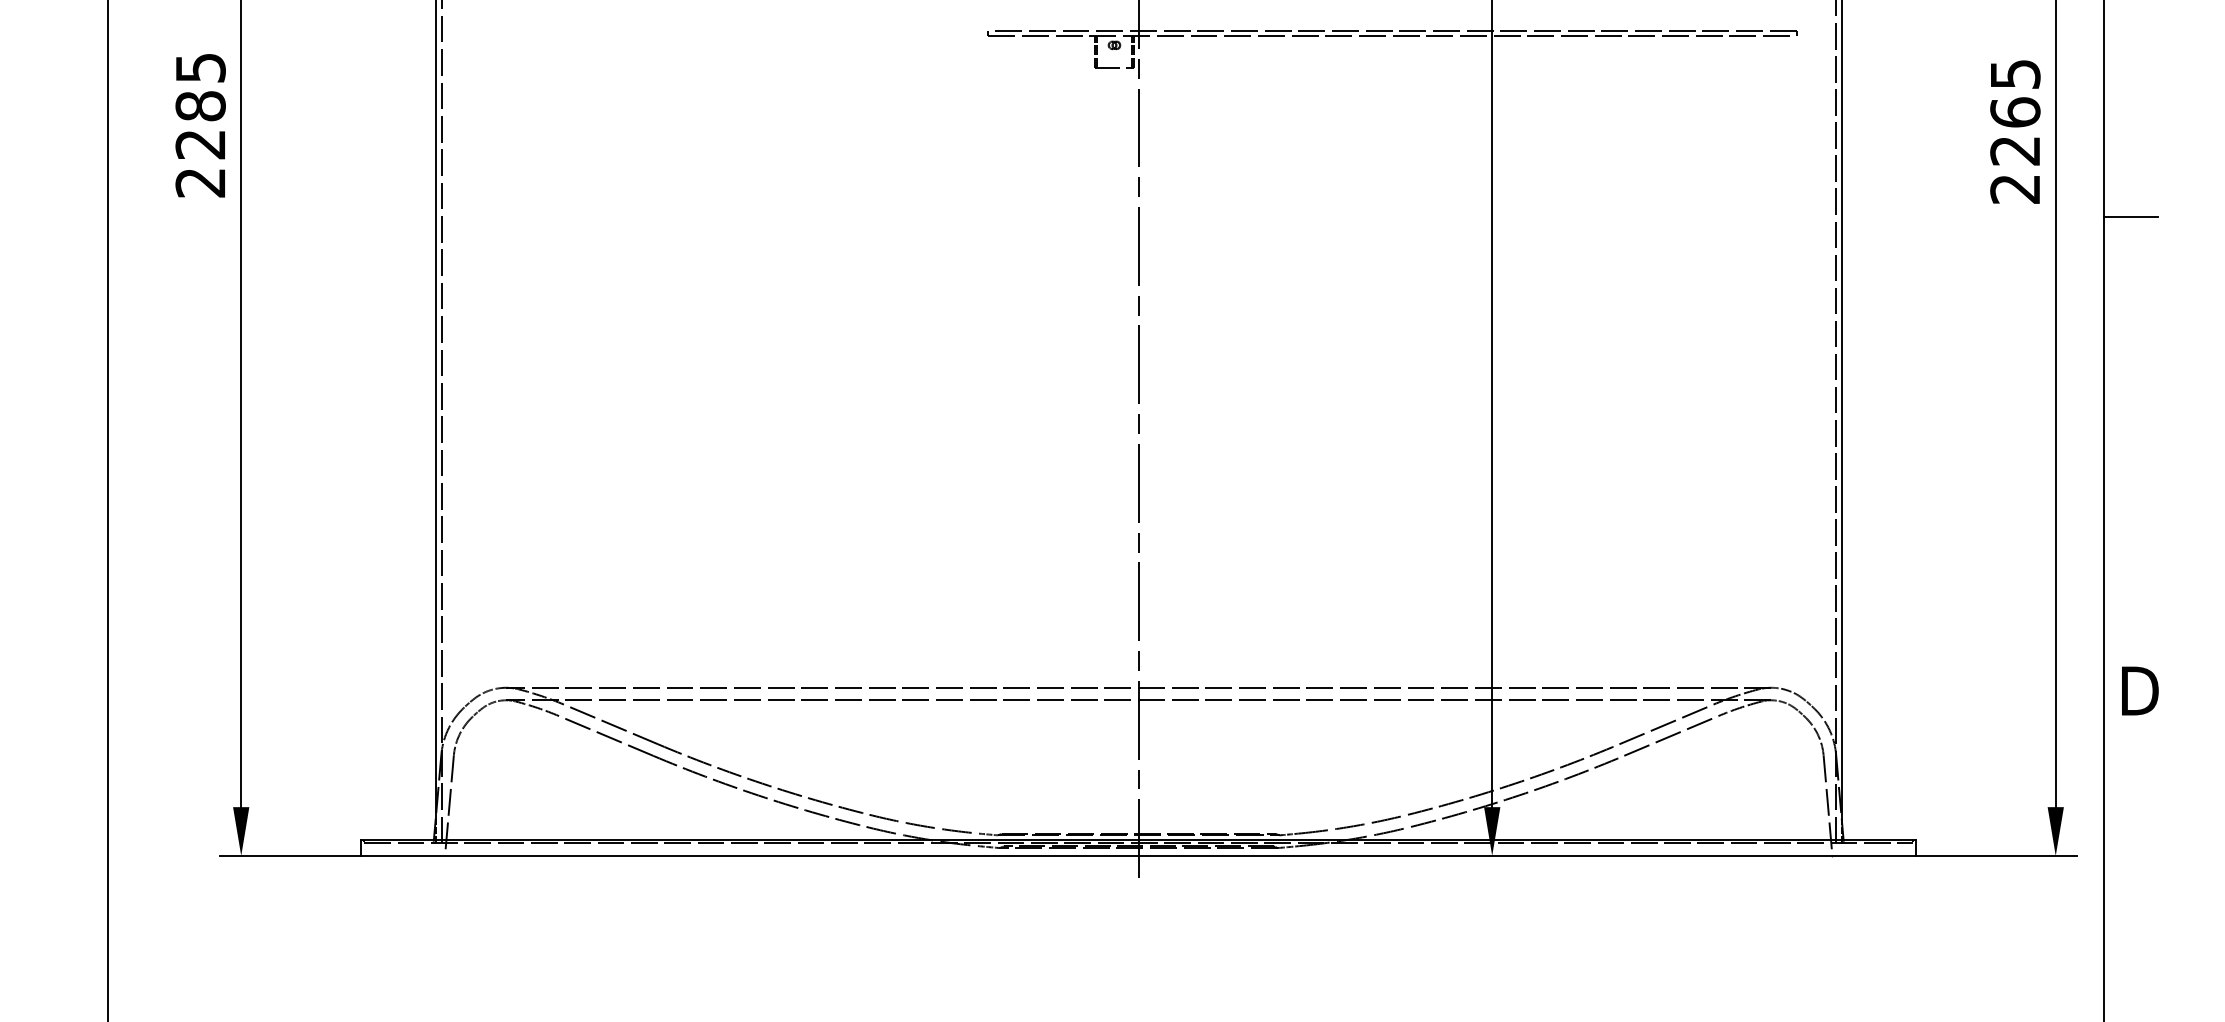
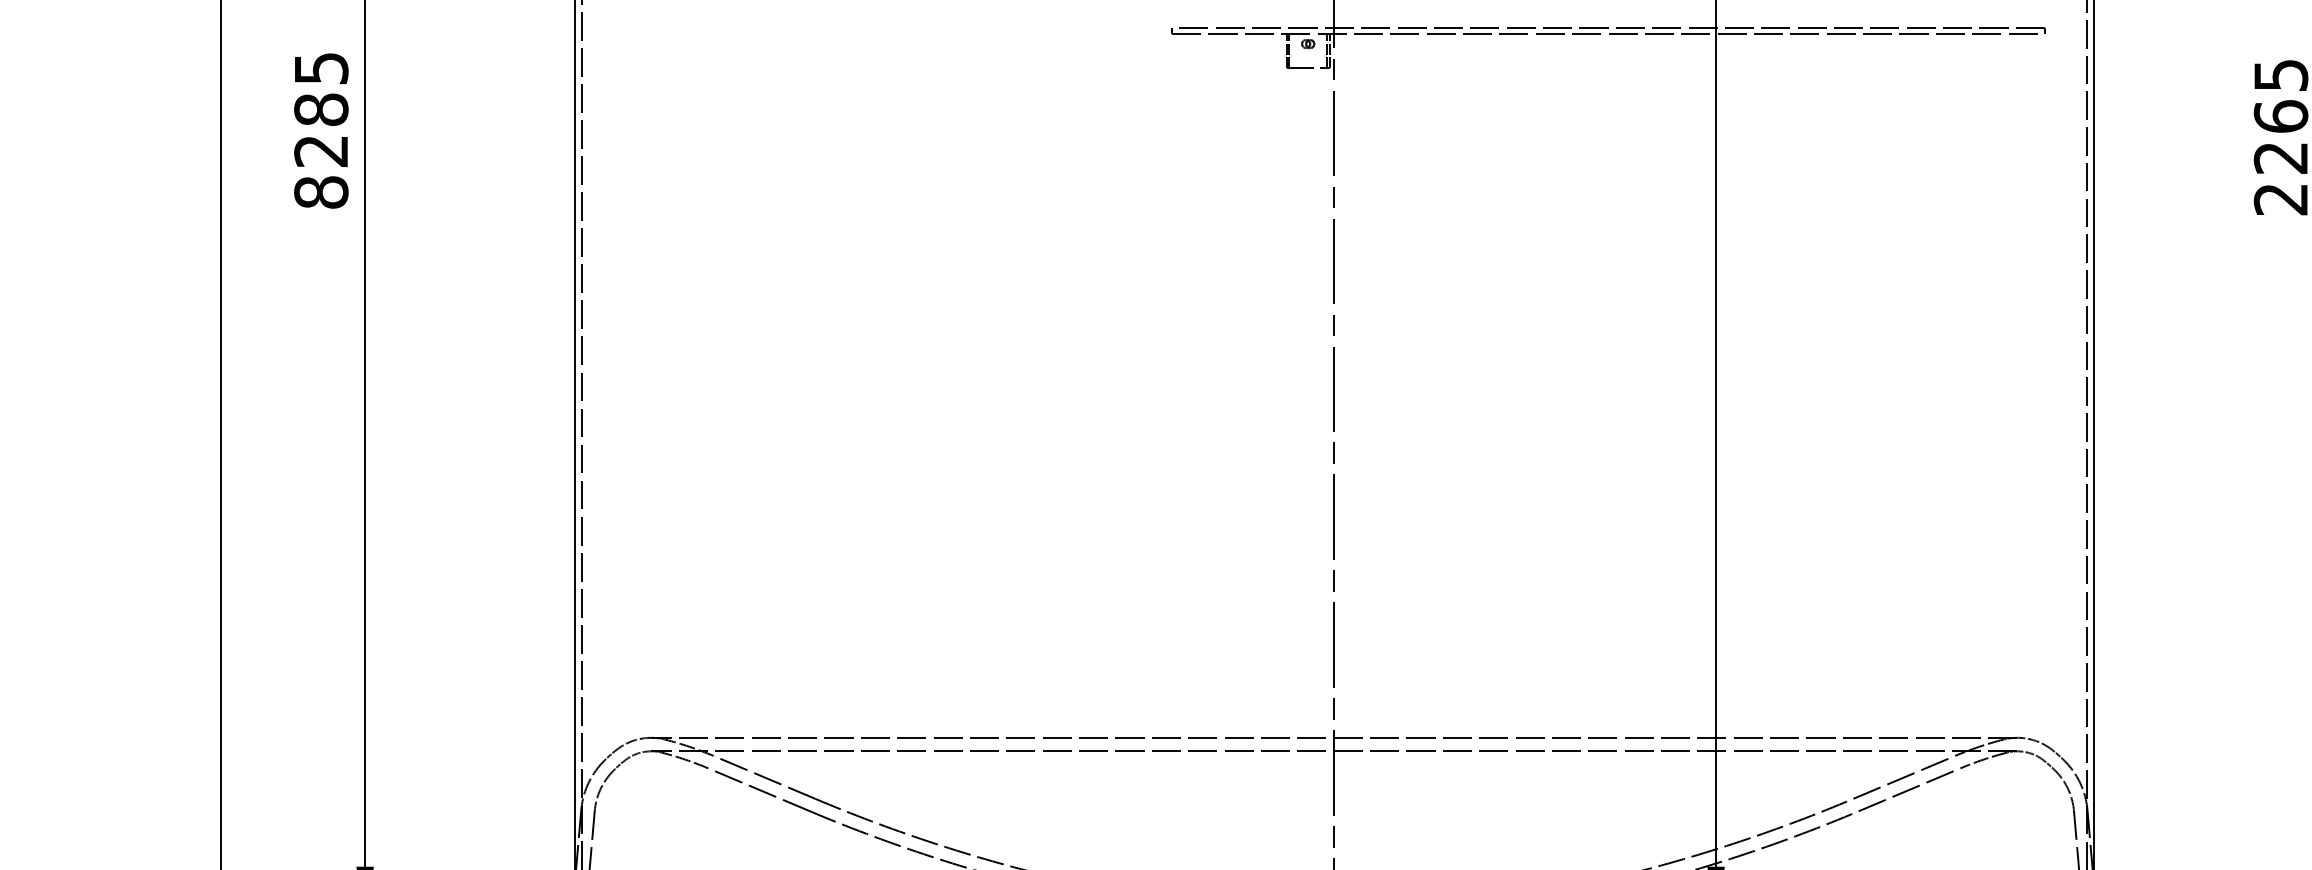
text: (200, 182) -> (321, 192), 2285 -> 8285

